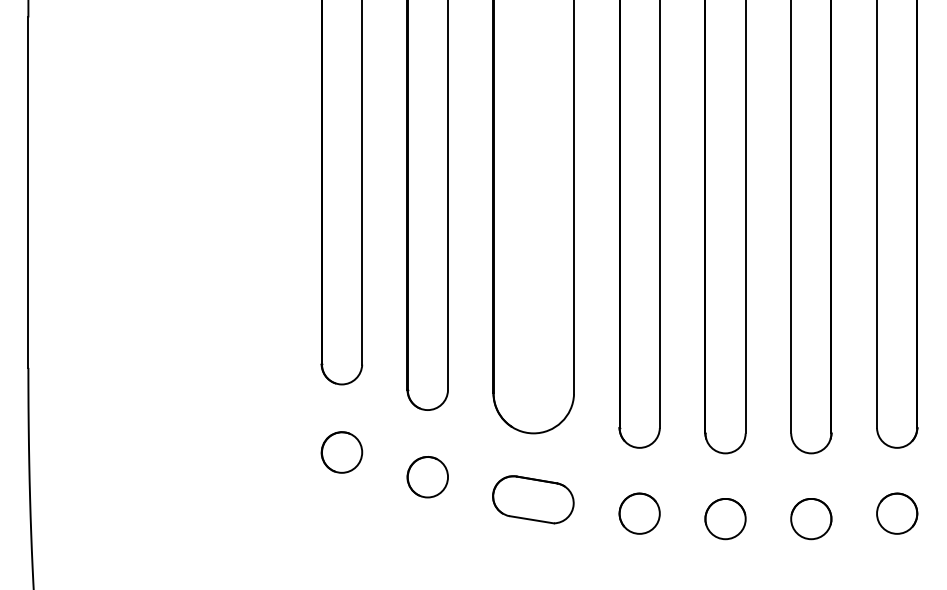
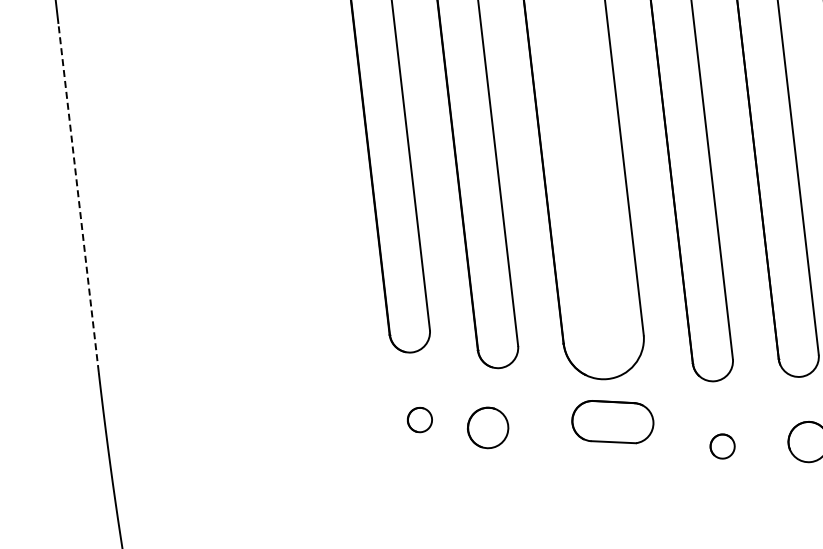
line: (28, 192) -> (78, 197), solid -> dashed
part: (341, 452) -> (419, 420), size x0.6
part: (427, 477) -> (487, 428), moved
part: (533, 499) -> (612, 421), moved
part: (639, 513) -> (722, 446), size x0.6

